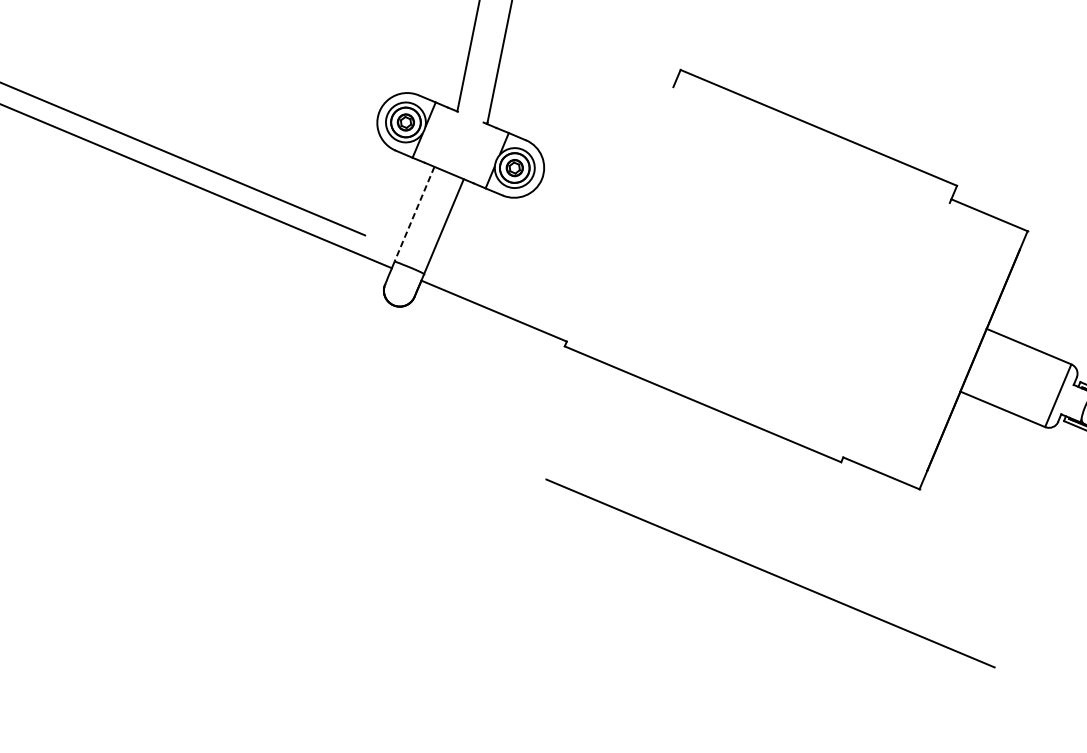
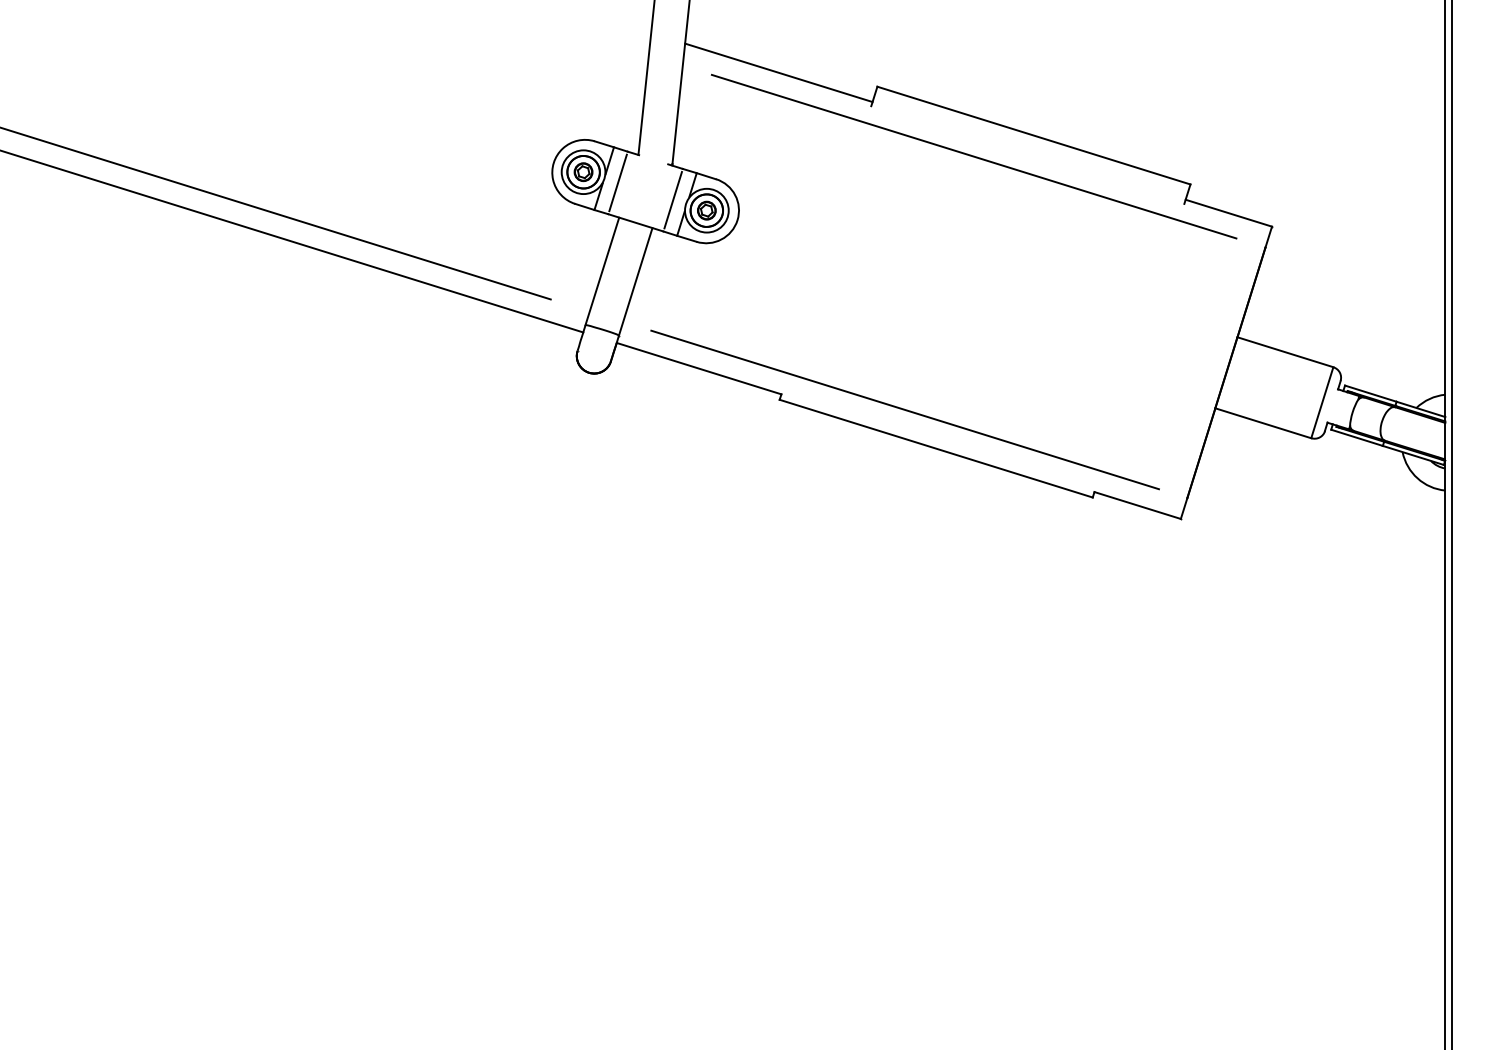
line: (591, 48) -> (778, 72), added
line: (435, 134) -> (617, 182), added
line: (762, 141) -> (973, 156), added
line: (484, 155) -> (672, 200), added
line: (414, 214) -> (602, 271), dashed -> solid
line: (769, 572) -> (904, 409), moved

